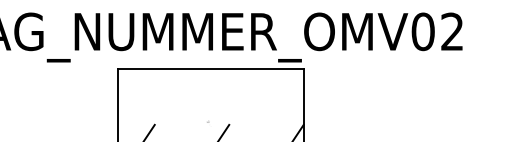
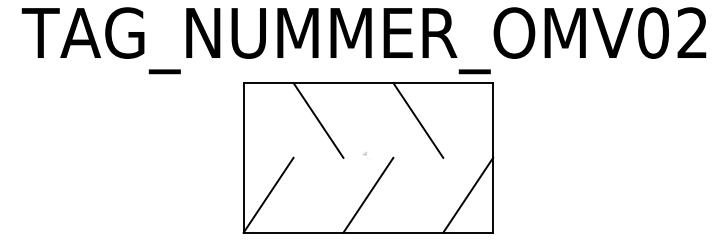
line: (173, 97) -> (318, 120), added
line: (247, 97) -> (418, 120), added

